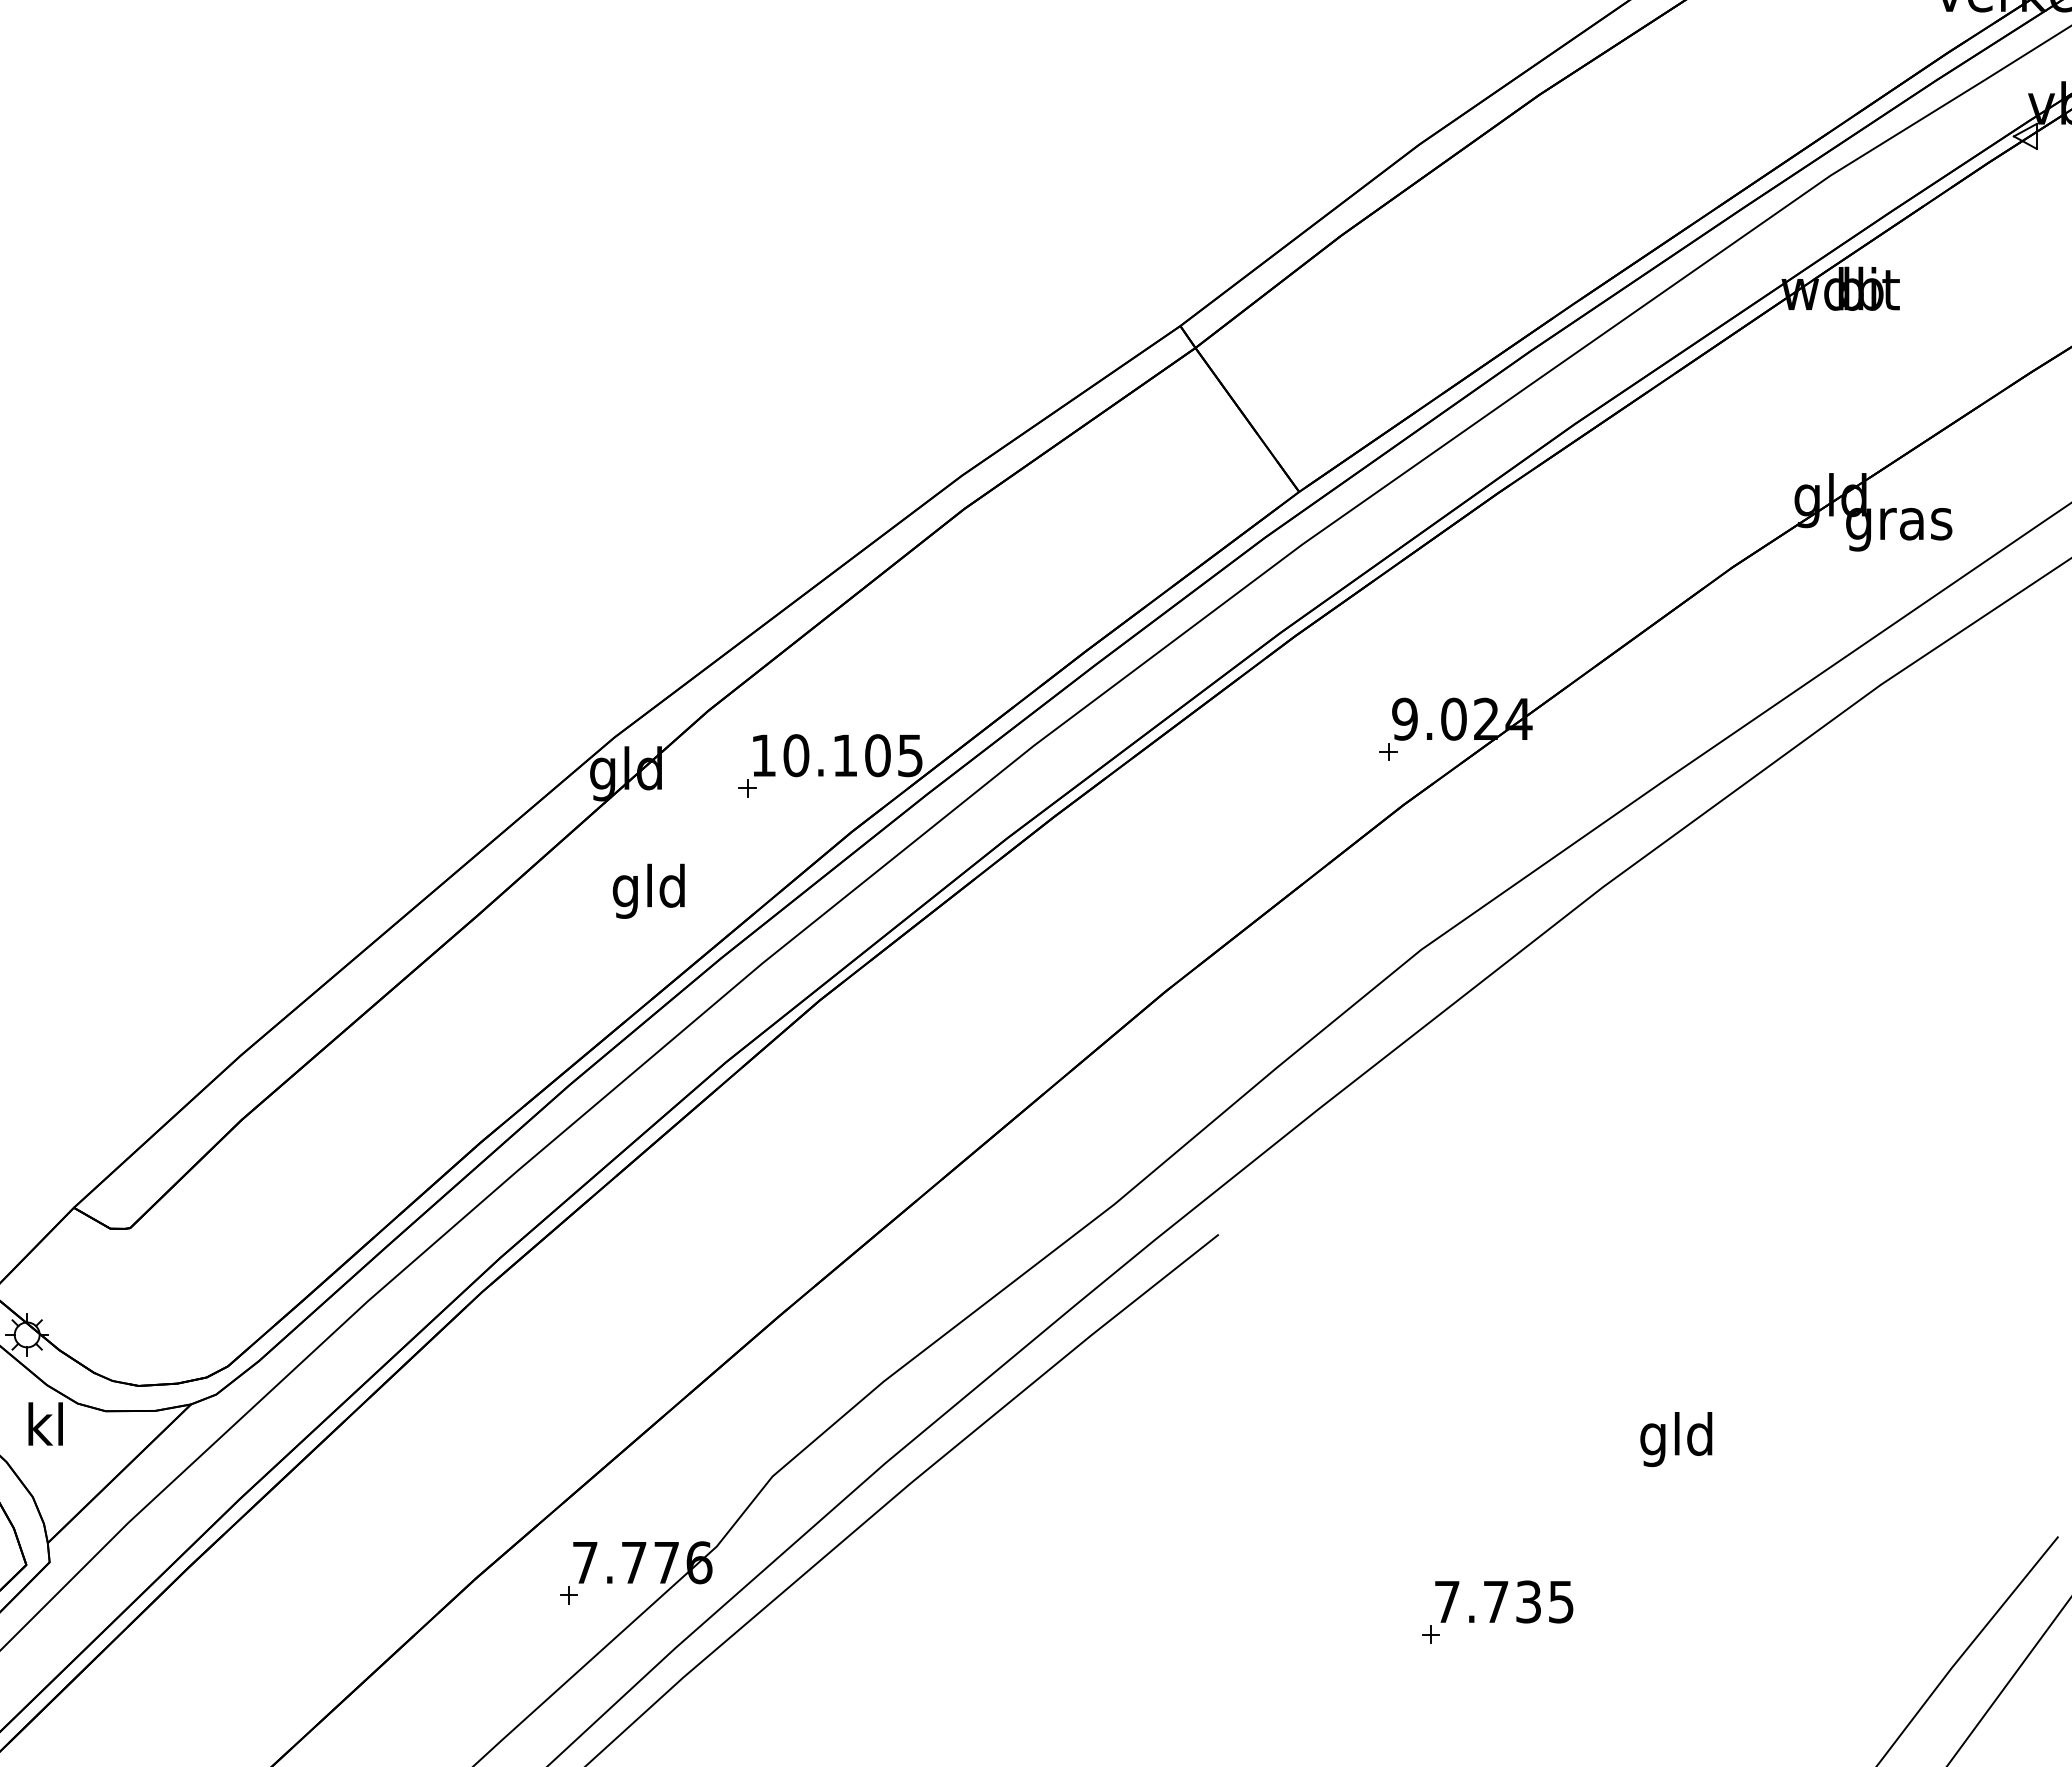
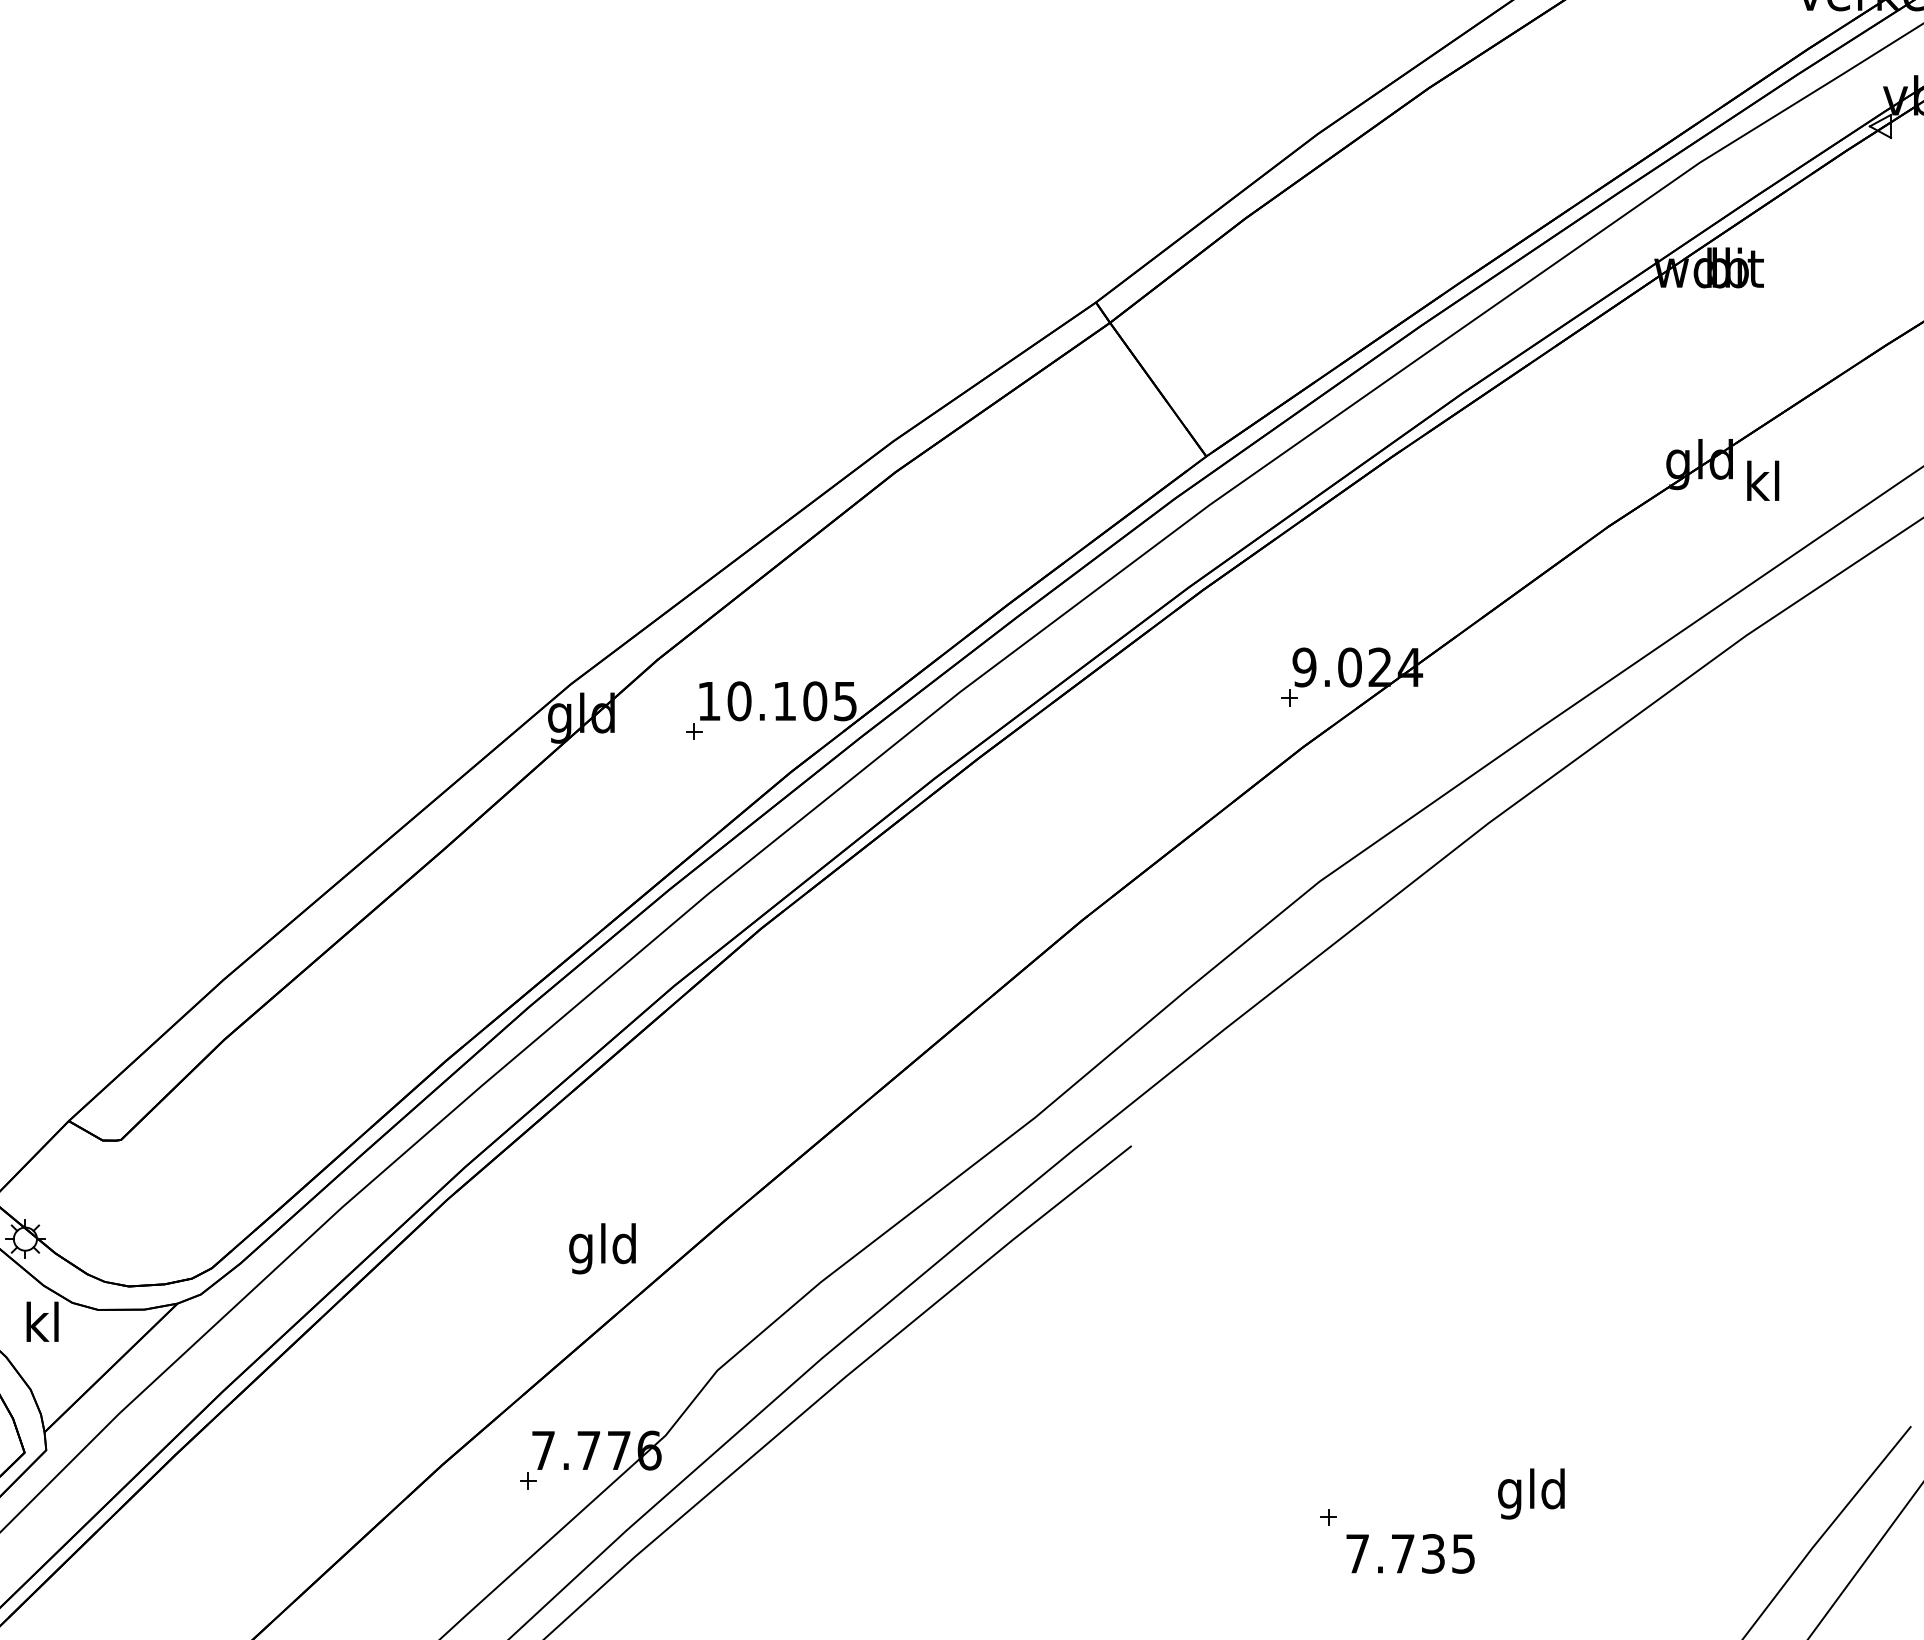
text: (1899, 523) -> (1763, 485), gras -> kl
text: (648, 890) -> (602, 1247), moved
text: (1676, 1439) -> (1531, 1494), moved
text: (1504, 1601) -> (1410, 1553), moved

